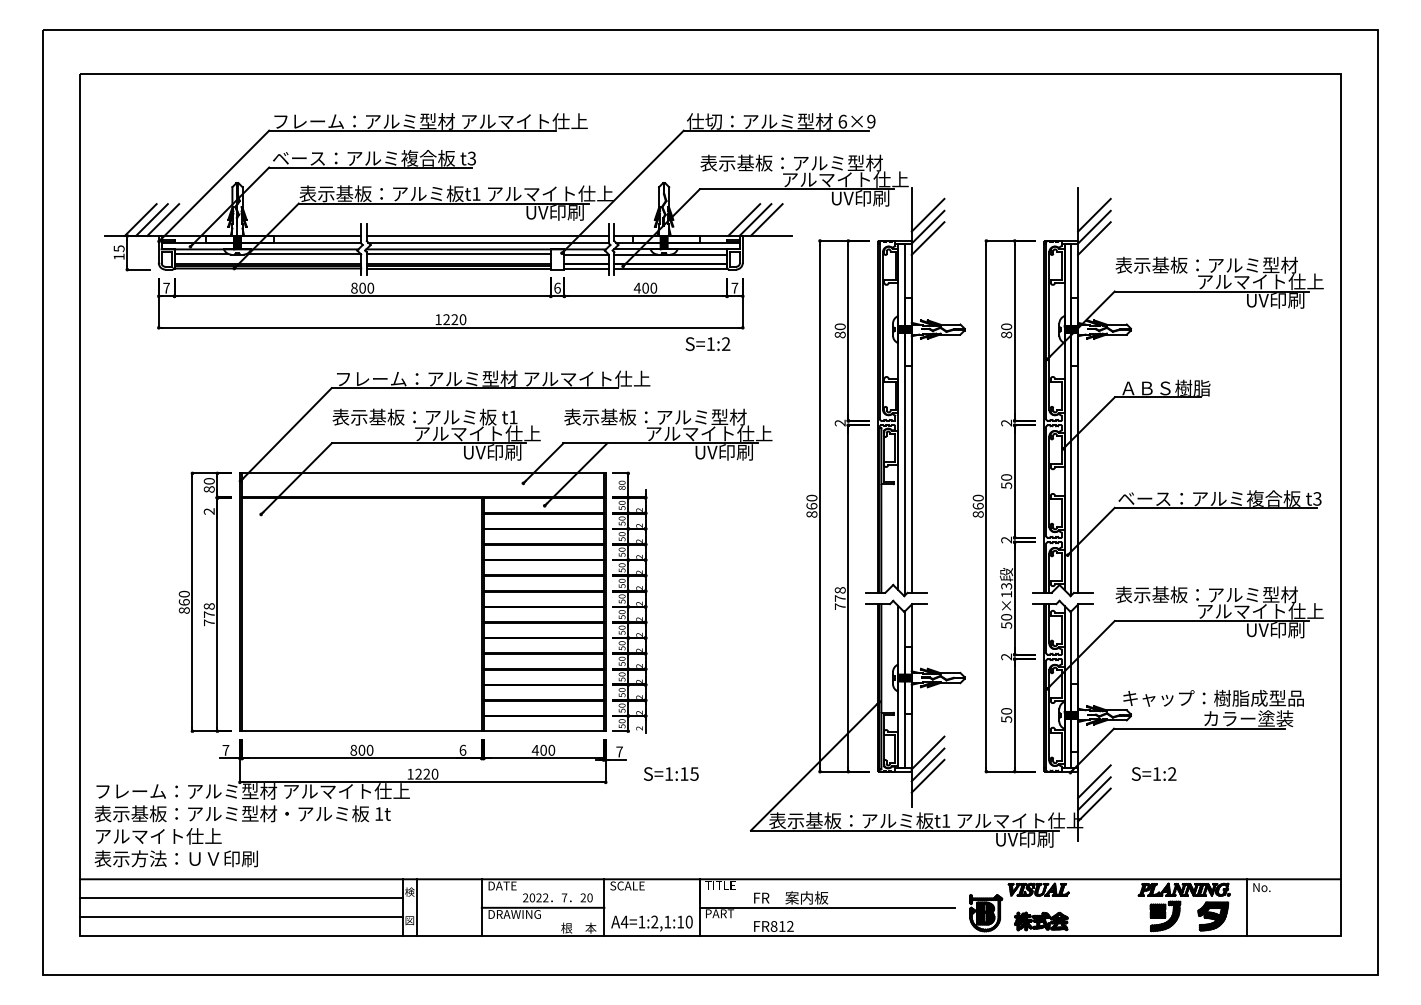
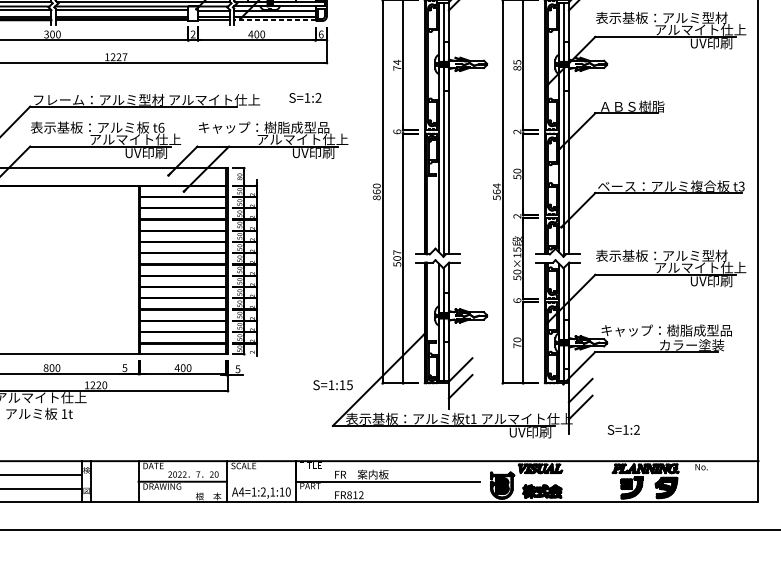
line: (670, 268) -> (274, 20), solid -> dashed
text: (354, 287) -> (46, 34), 800 -> 300
text: (557, 287) -> (193, 34), 6 -> 2
text: (734, 287) -> (320, 34), 7 -> 6
text: (462, 319) -> (124, 57), 1220 -> 1227
text: (1006, 326) -> (517, 62), 80 -> 85
text: (839, 330) -> (396, 65), 80 -> 74
text: (707, 343) -> (305, 97), moved
text: (655, 416) -> (263, 127), 表示基板：アルミ型材 -> キャップ：樹脂成型品
text: (513, 417) -> (161, 127), t1 -> t6
text: (839, 422) -> (396, 131), 2 -> 6
text: (977, 505) -> (496, 191), 860 -> 564
text: (1006, 586) -> (517, 249), 50×13 -> 50×15
text: (839, 598) -> (396, 258), 778 -> 507
text: (1006, 656) -> (517, 300), 2 -> 6
text: (1006, 719) -> (517, 345), 50 -> 70
text: (462, 749) -> (124, 367), 6 -> 5
text: (619, 751) -> (237, 368), 7 -> 5
line: (927, 764) -> (460, 378), removed
text: (671, 773) -> (333, 384), moved
text: (1154, 773) -> (624, 429), moved
line: (1094, 793) -> (580, 399), removed
line: (1247, 907) -> (691, 481), removed

